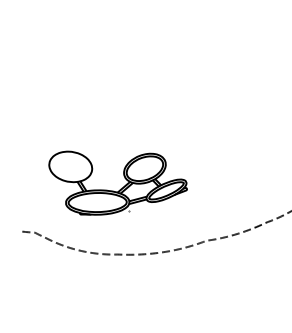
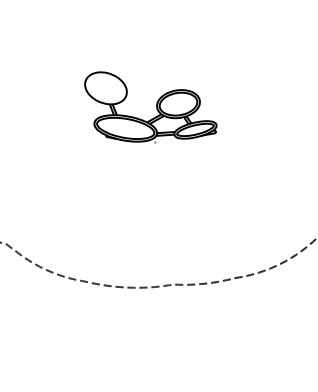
part: (118, 177) -> (150, 107), moved

